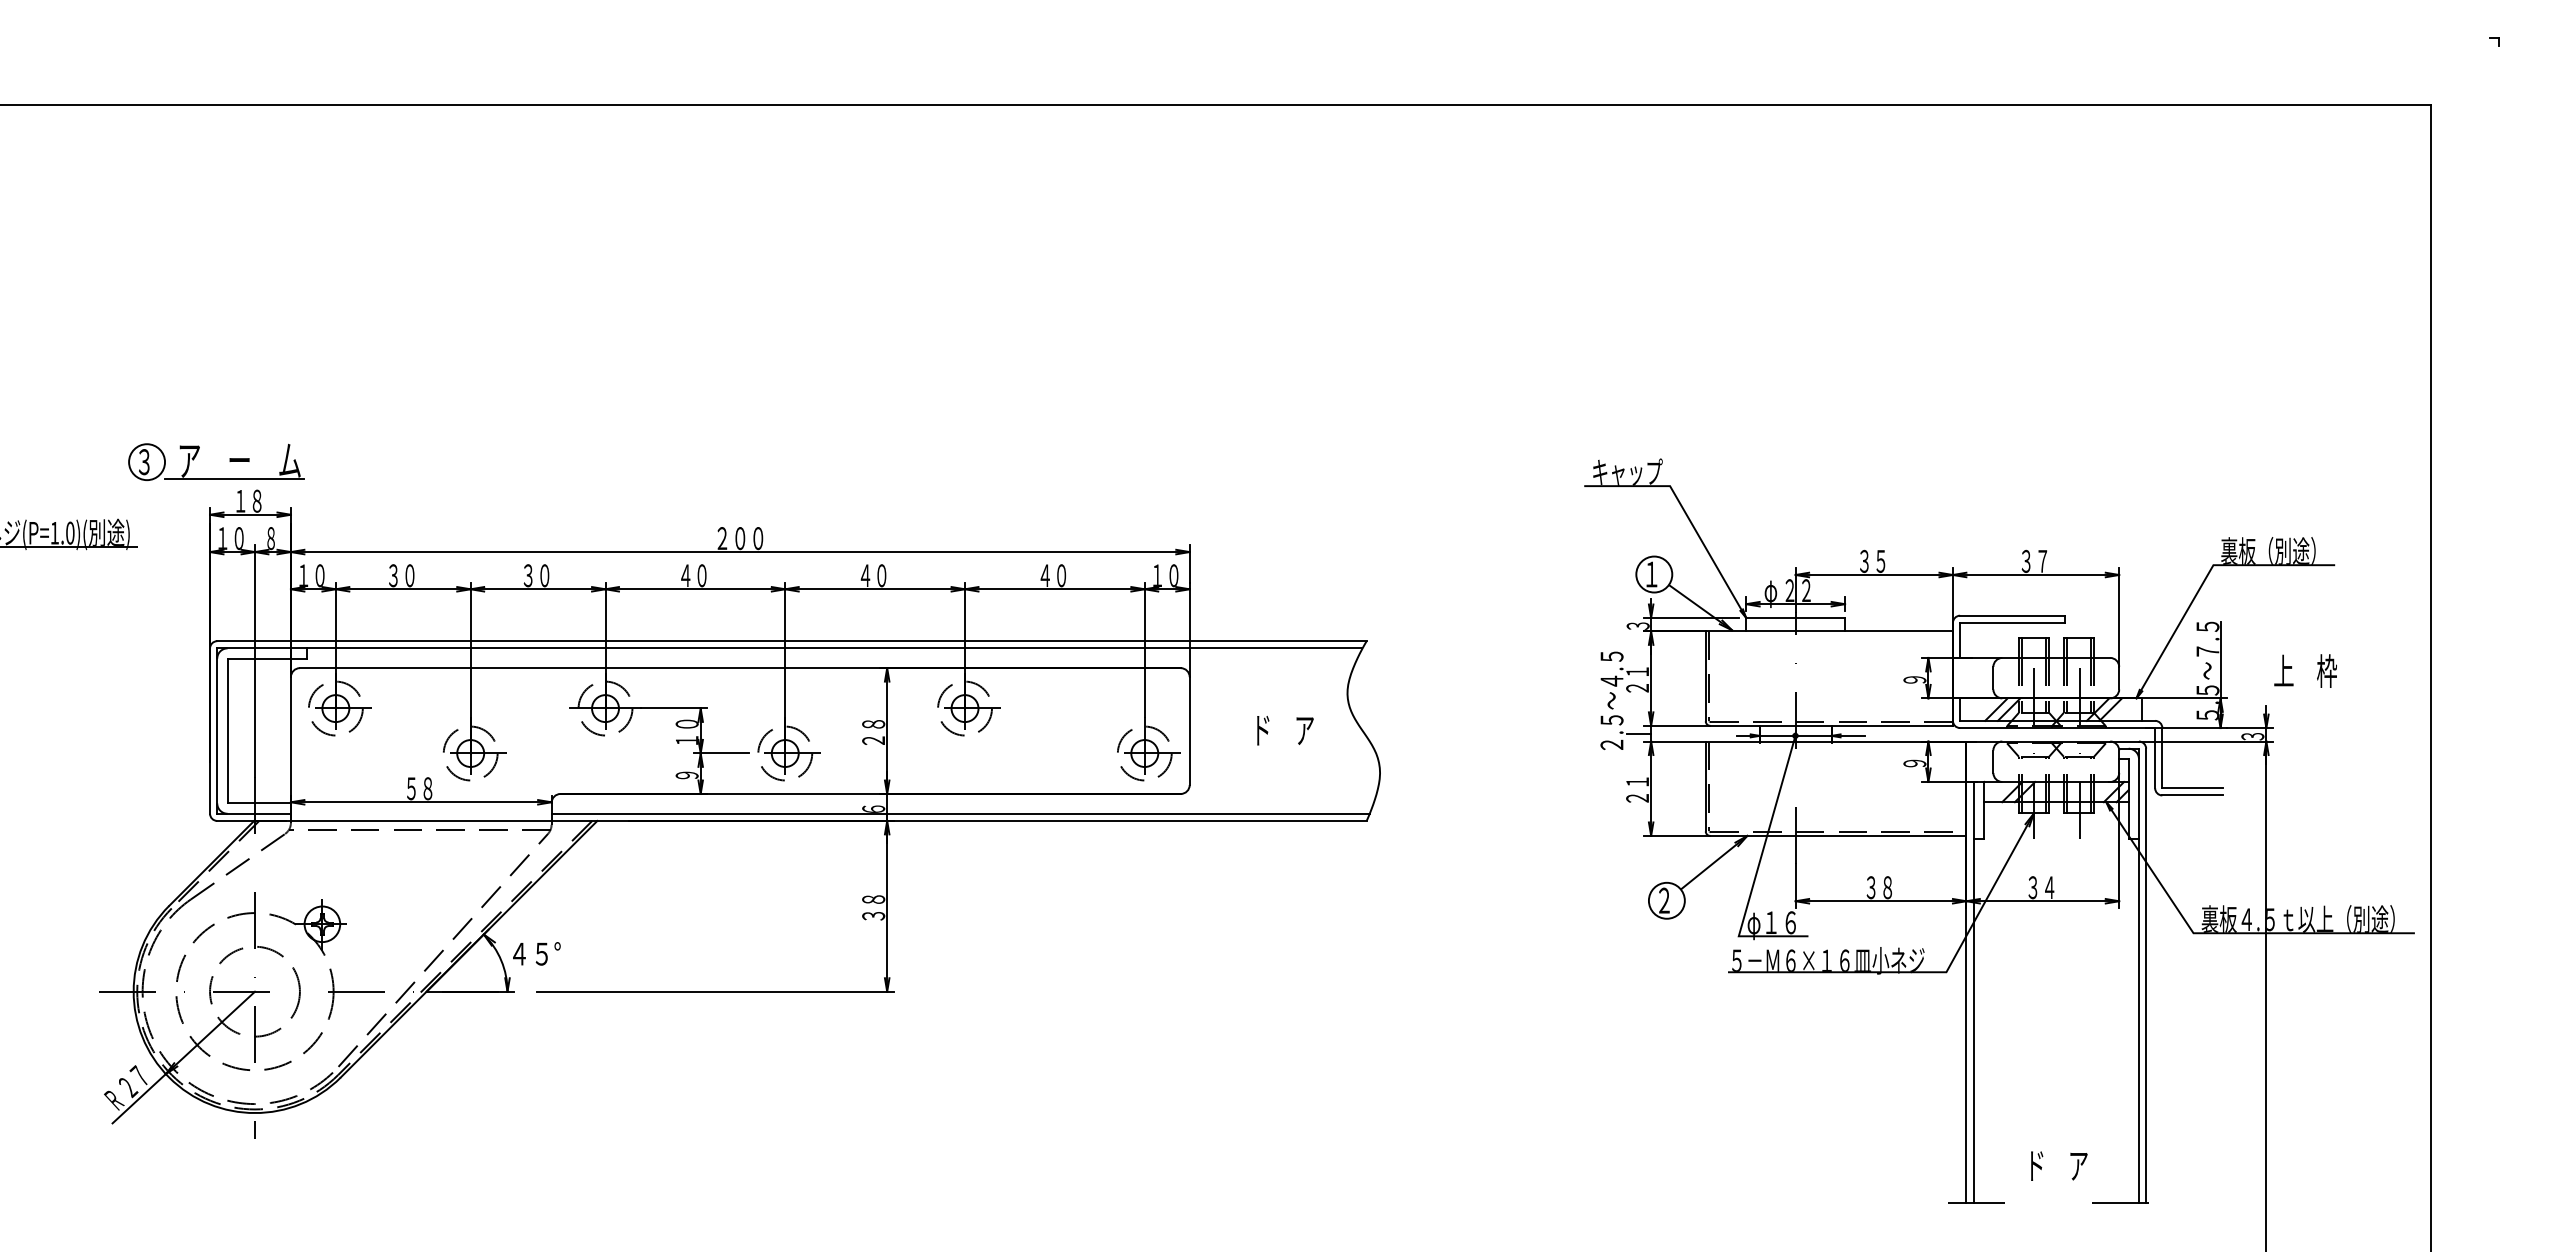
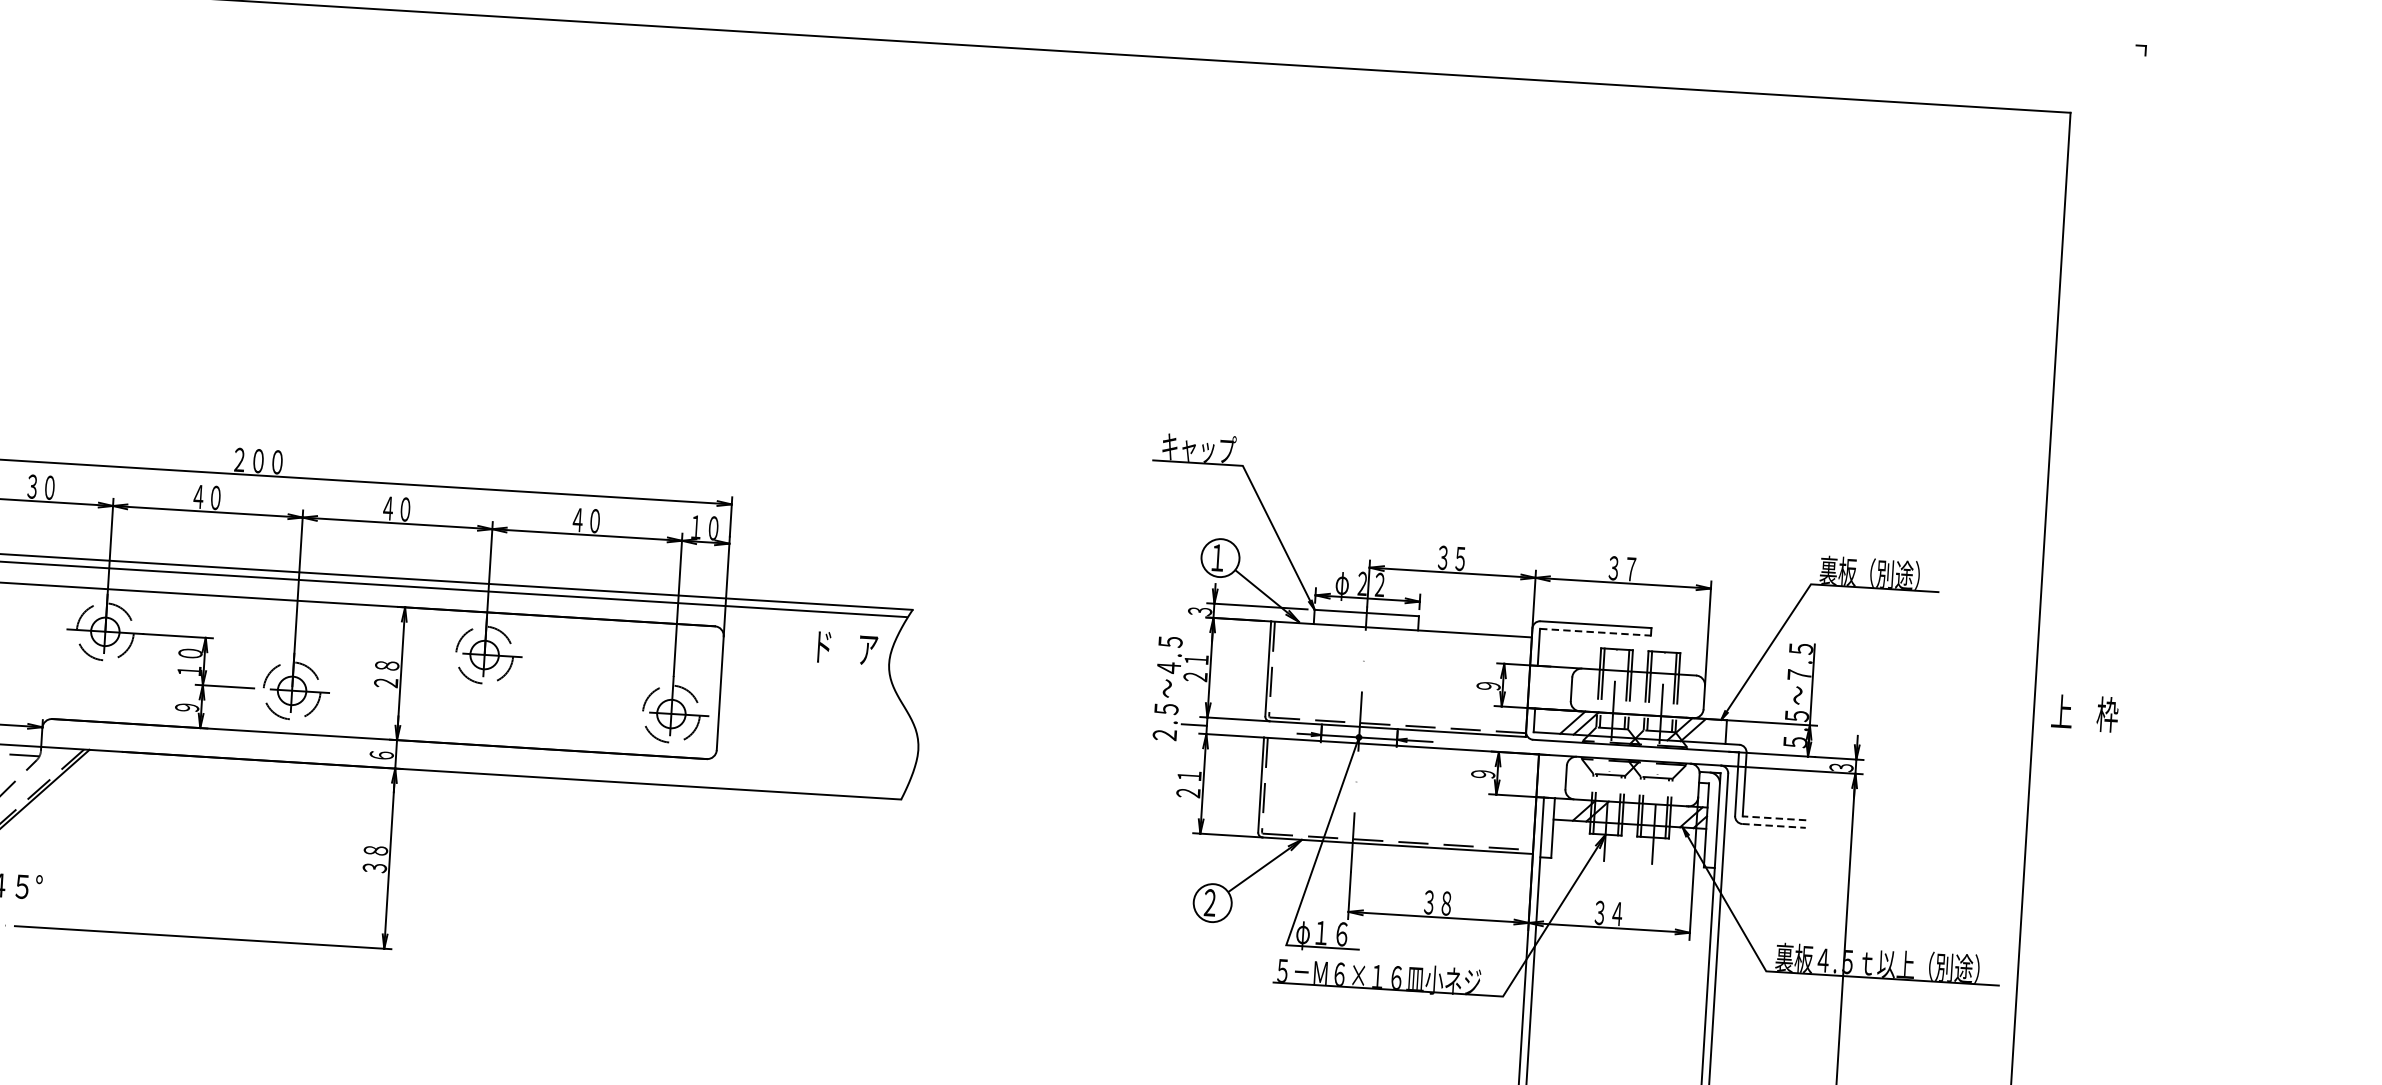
line: (2012, 622) -> (1595, 631), solid -> dashed
text: (2305, 670) -> (2084, 712), moved
text: (1285, 730) -> (847, 648), moved
line: (2191, 788) -> (1773, 818), solid -> dashed
line: (2192, 795) -> (1774, 825), solid -> dashed
line: (960, 813) -> (473, 765), removed

